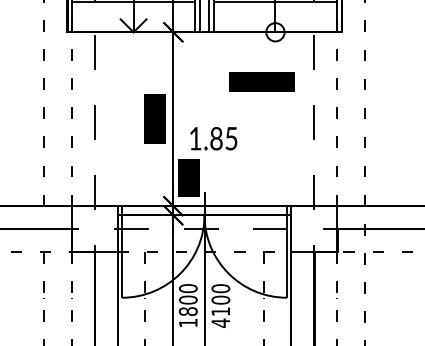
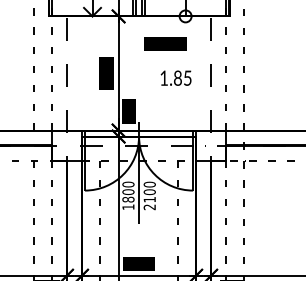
text: (261, 81) -> (165, 43), moved
text: (212, 137) -> (175, 77), moved
text: (220, 323) -> (149, 207), 4100 -> 2100

